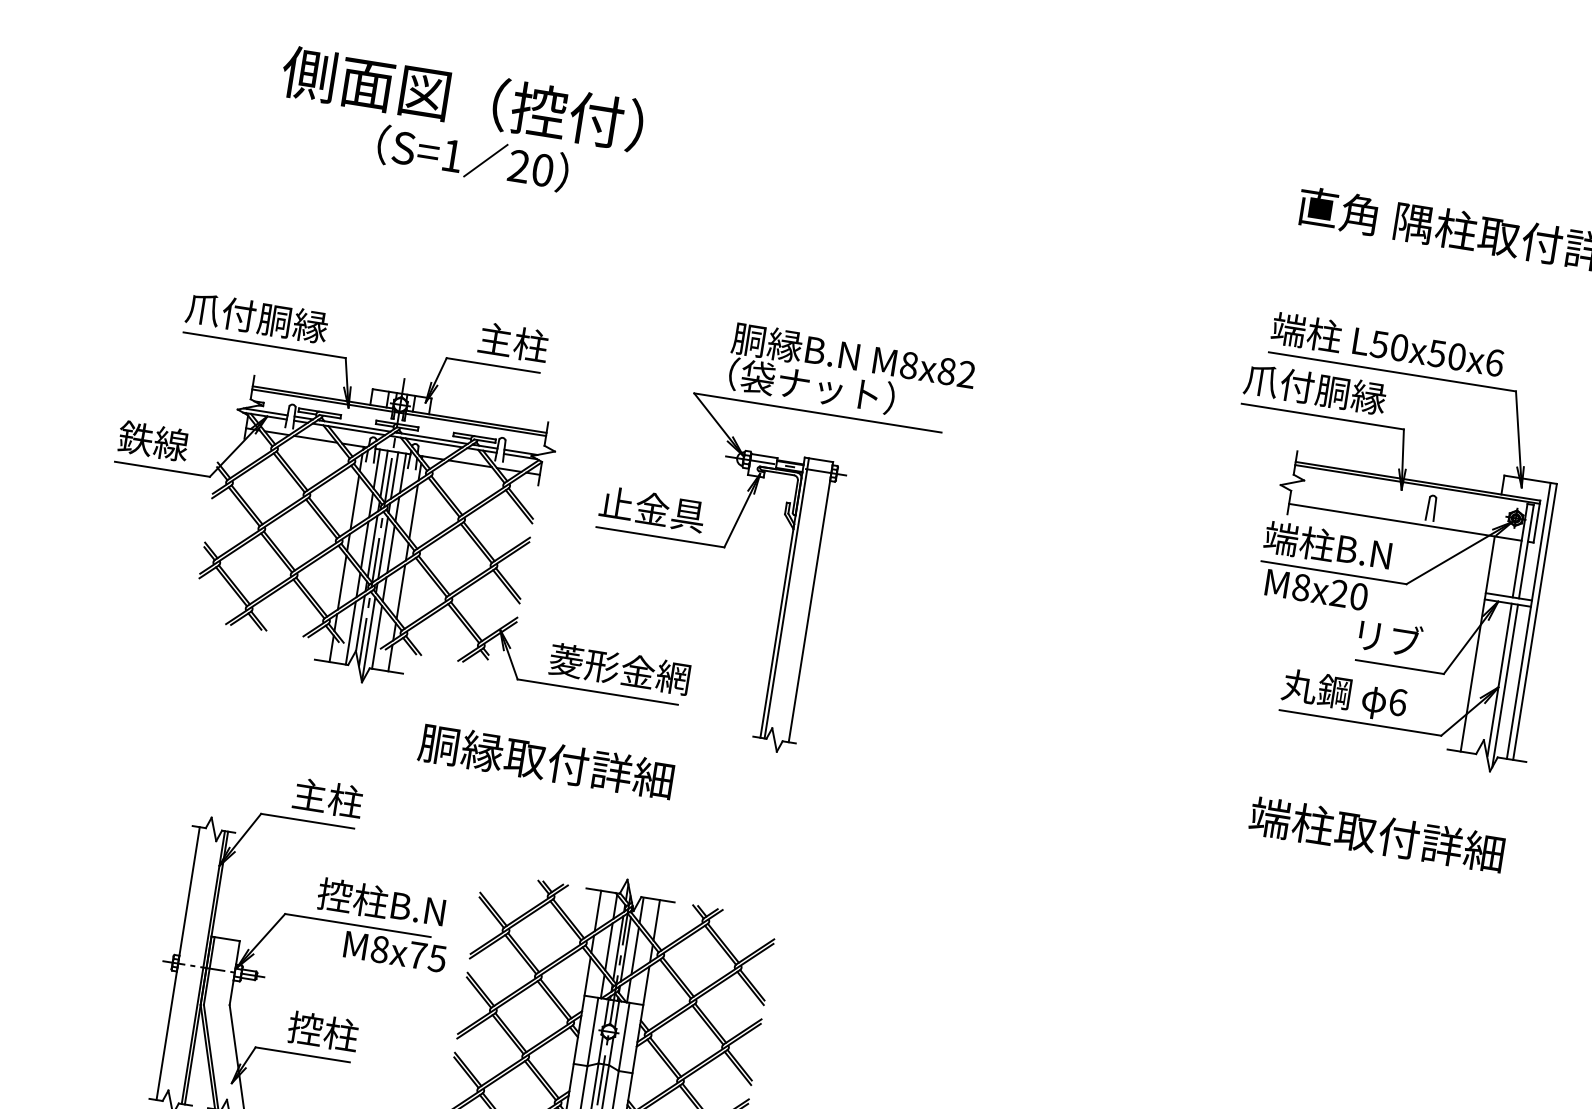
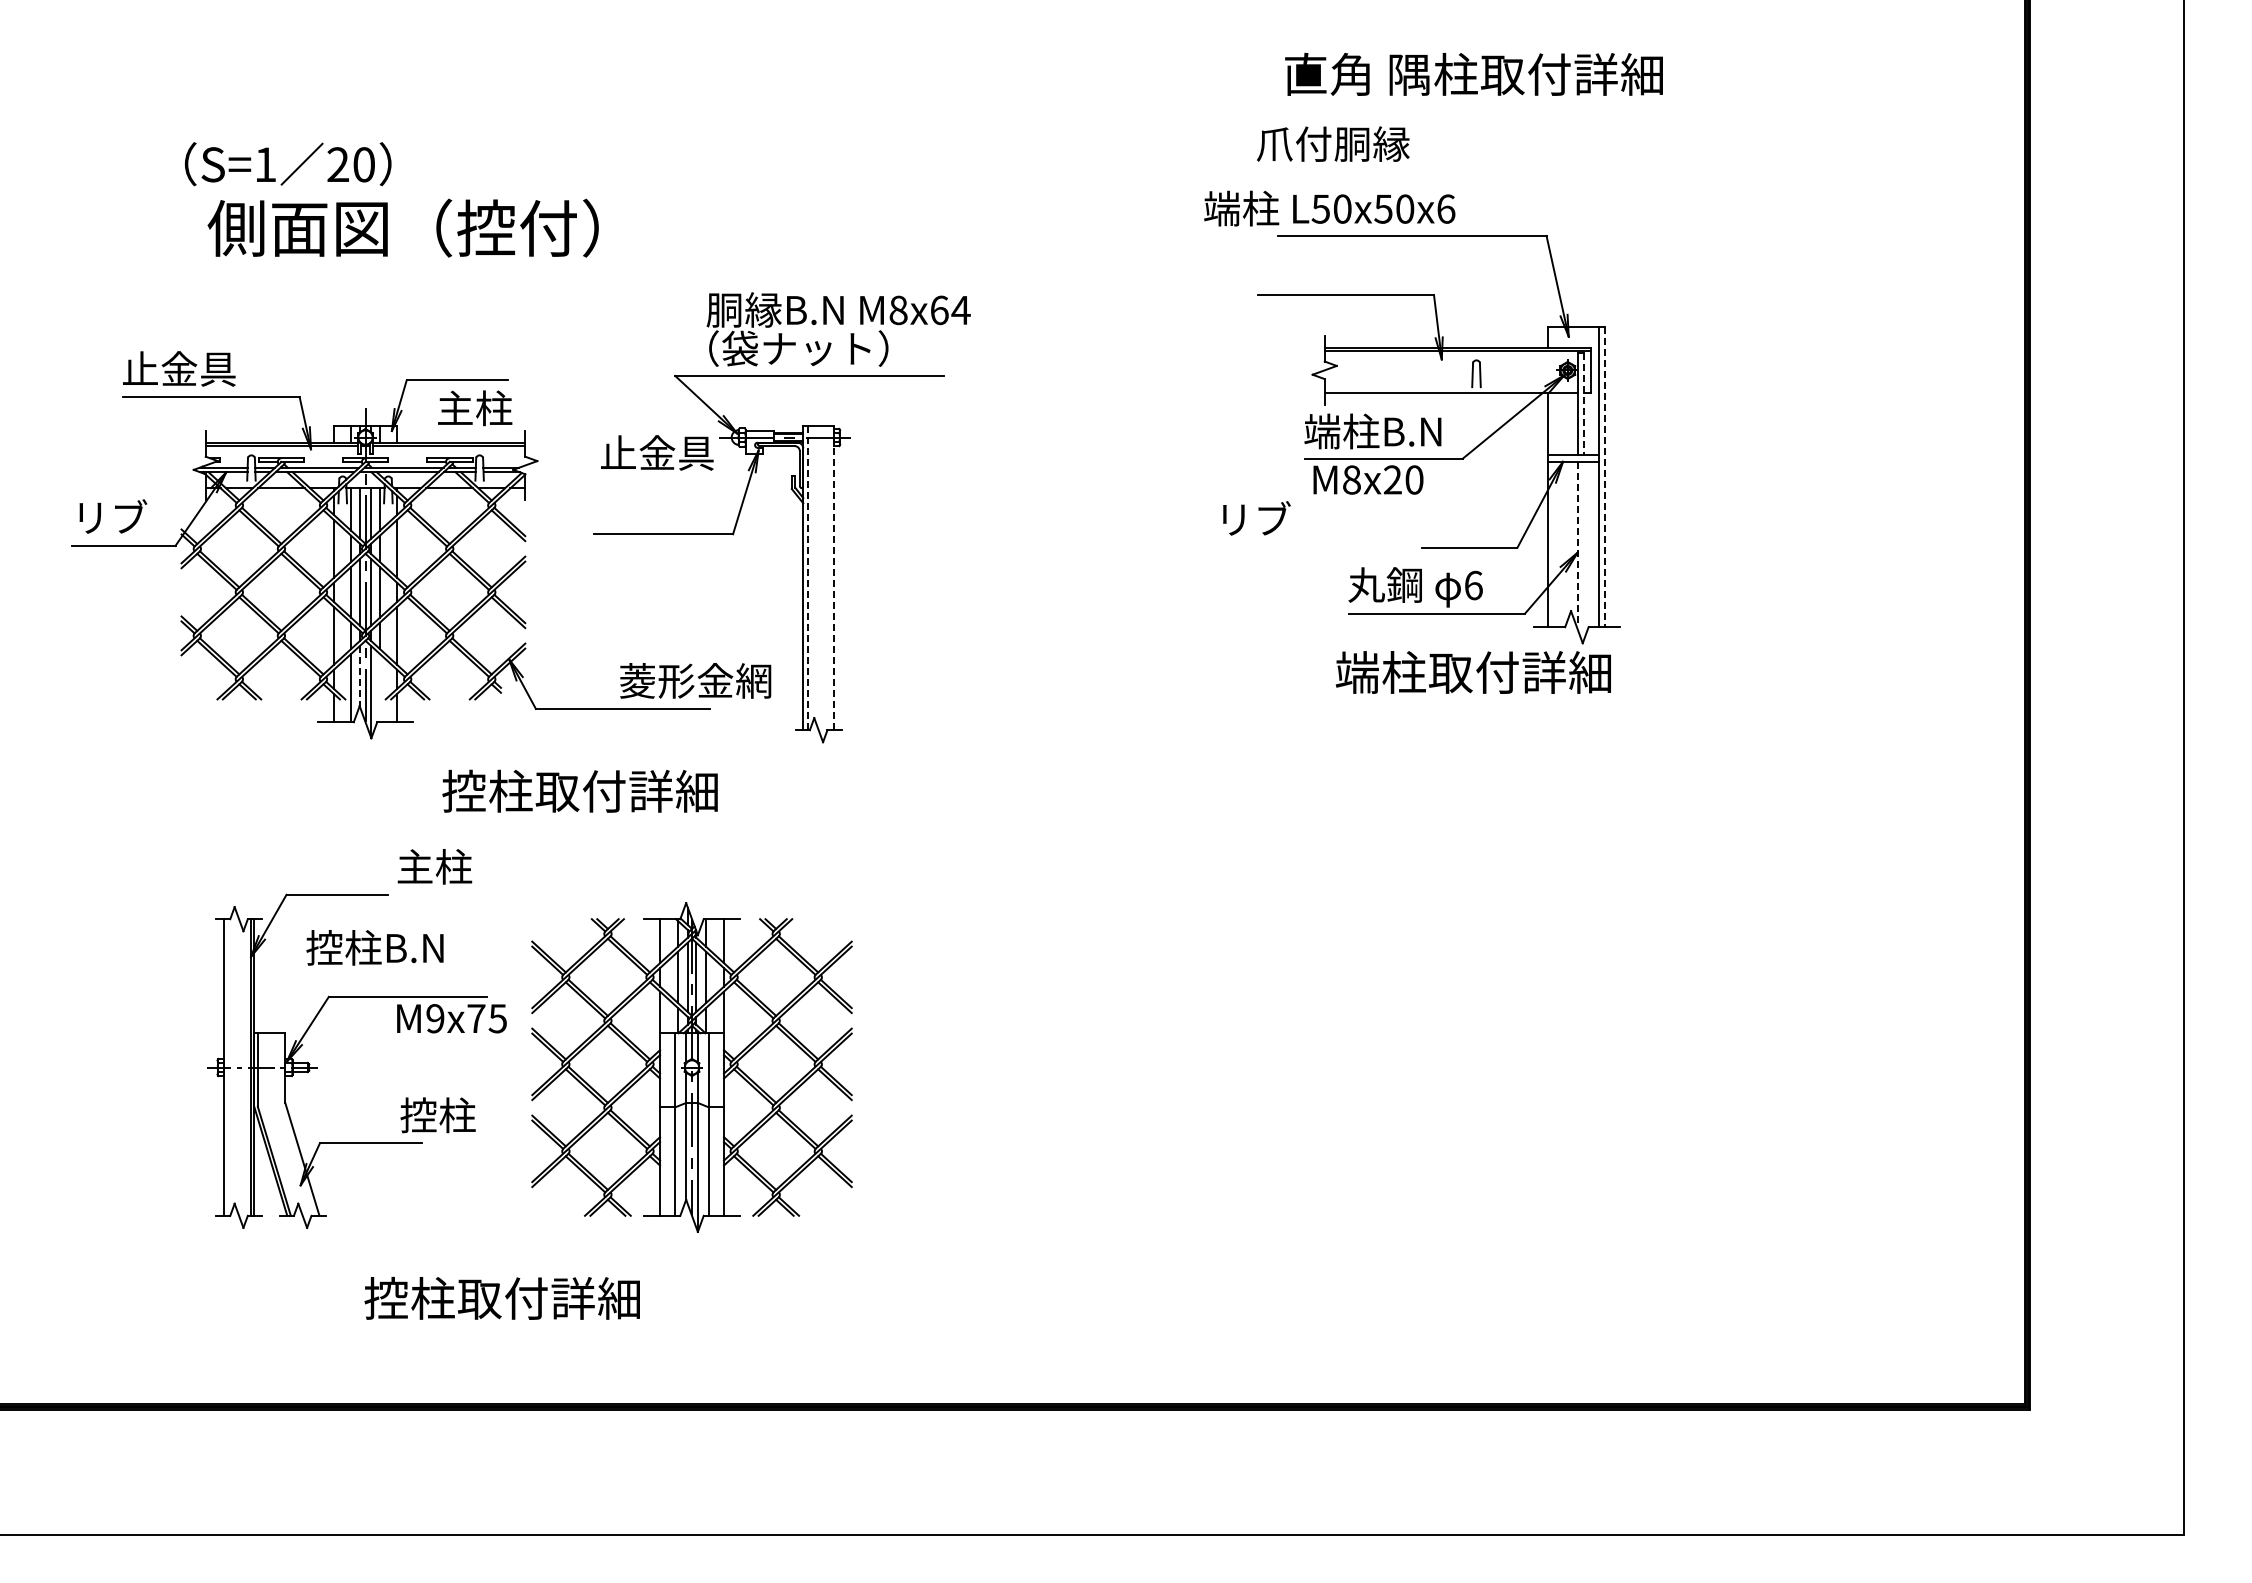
text: (462, 97) -> (402, 227), moved
text: (473, 158) -> (288, 164), moved
text: (256, 317) -> (198, 368), 爪付胴縁 -> 止金具
text: (513, 342) -> (475, 408), moved
text: (1387, 345) -> (1329, 208), moved
text: (956, 373) -> (950, 310), M8x82 -> M8x64
text: (1315, 388) -> (1333, 143), moved
text: (153, 441) -> (109, 517), 鉄線 -> リブ
text: (652, 508) -> (657, 452), moved
line: (1526, 552) -> (1584, 404), solid -> dashed
line: (786, 597) -> (807, 577), solid -> dashed
line: (811, 601) -> (834, 577), solid -> dashed
line: (1535, 622) -> (1605, 477), solid -> dashed
line: (360, 623) -> (359, 676), solid -> dashed
line: (376, 636) -> (379, 687), removed
text: (1390, 637) -> (1256, 518), moved
text: (619, 668) -> (695, 680), moved
line: (1499, 679) -> (1577, 544), solid -> dashed
line: (1505, 685) -> (1584, 549), removed
text: (461, 747) -> (487, 790), 胴縁取付詳細 -> 控柱取付詳細
text: (327, 797) -> (434, 866), moved
text: (1376, 834) -> (1472, 672), moved
text: (380, 902) -> (374, 947), moved
text: (380, 949) -> (435, 1018), M8x75 -> M9x75
text: (322, 1031) -> (437, 1115), moved

